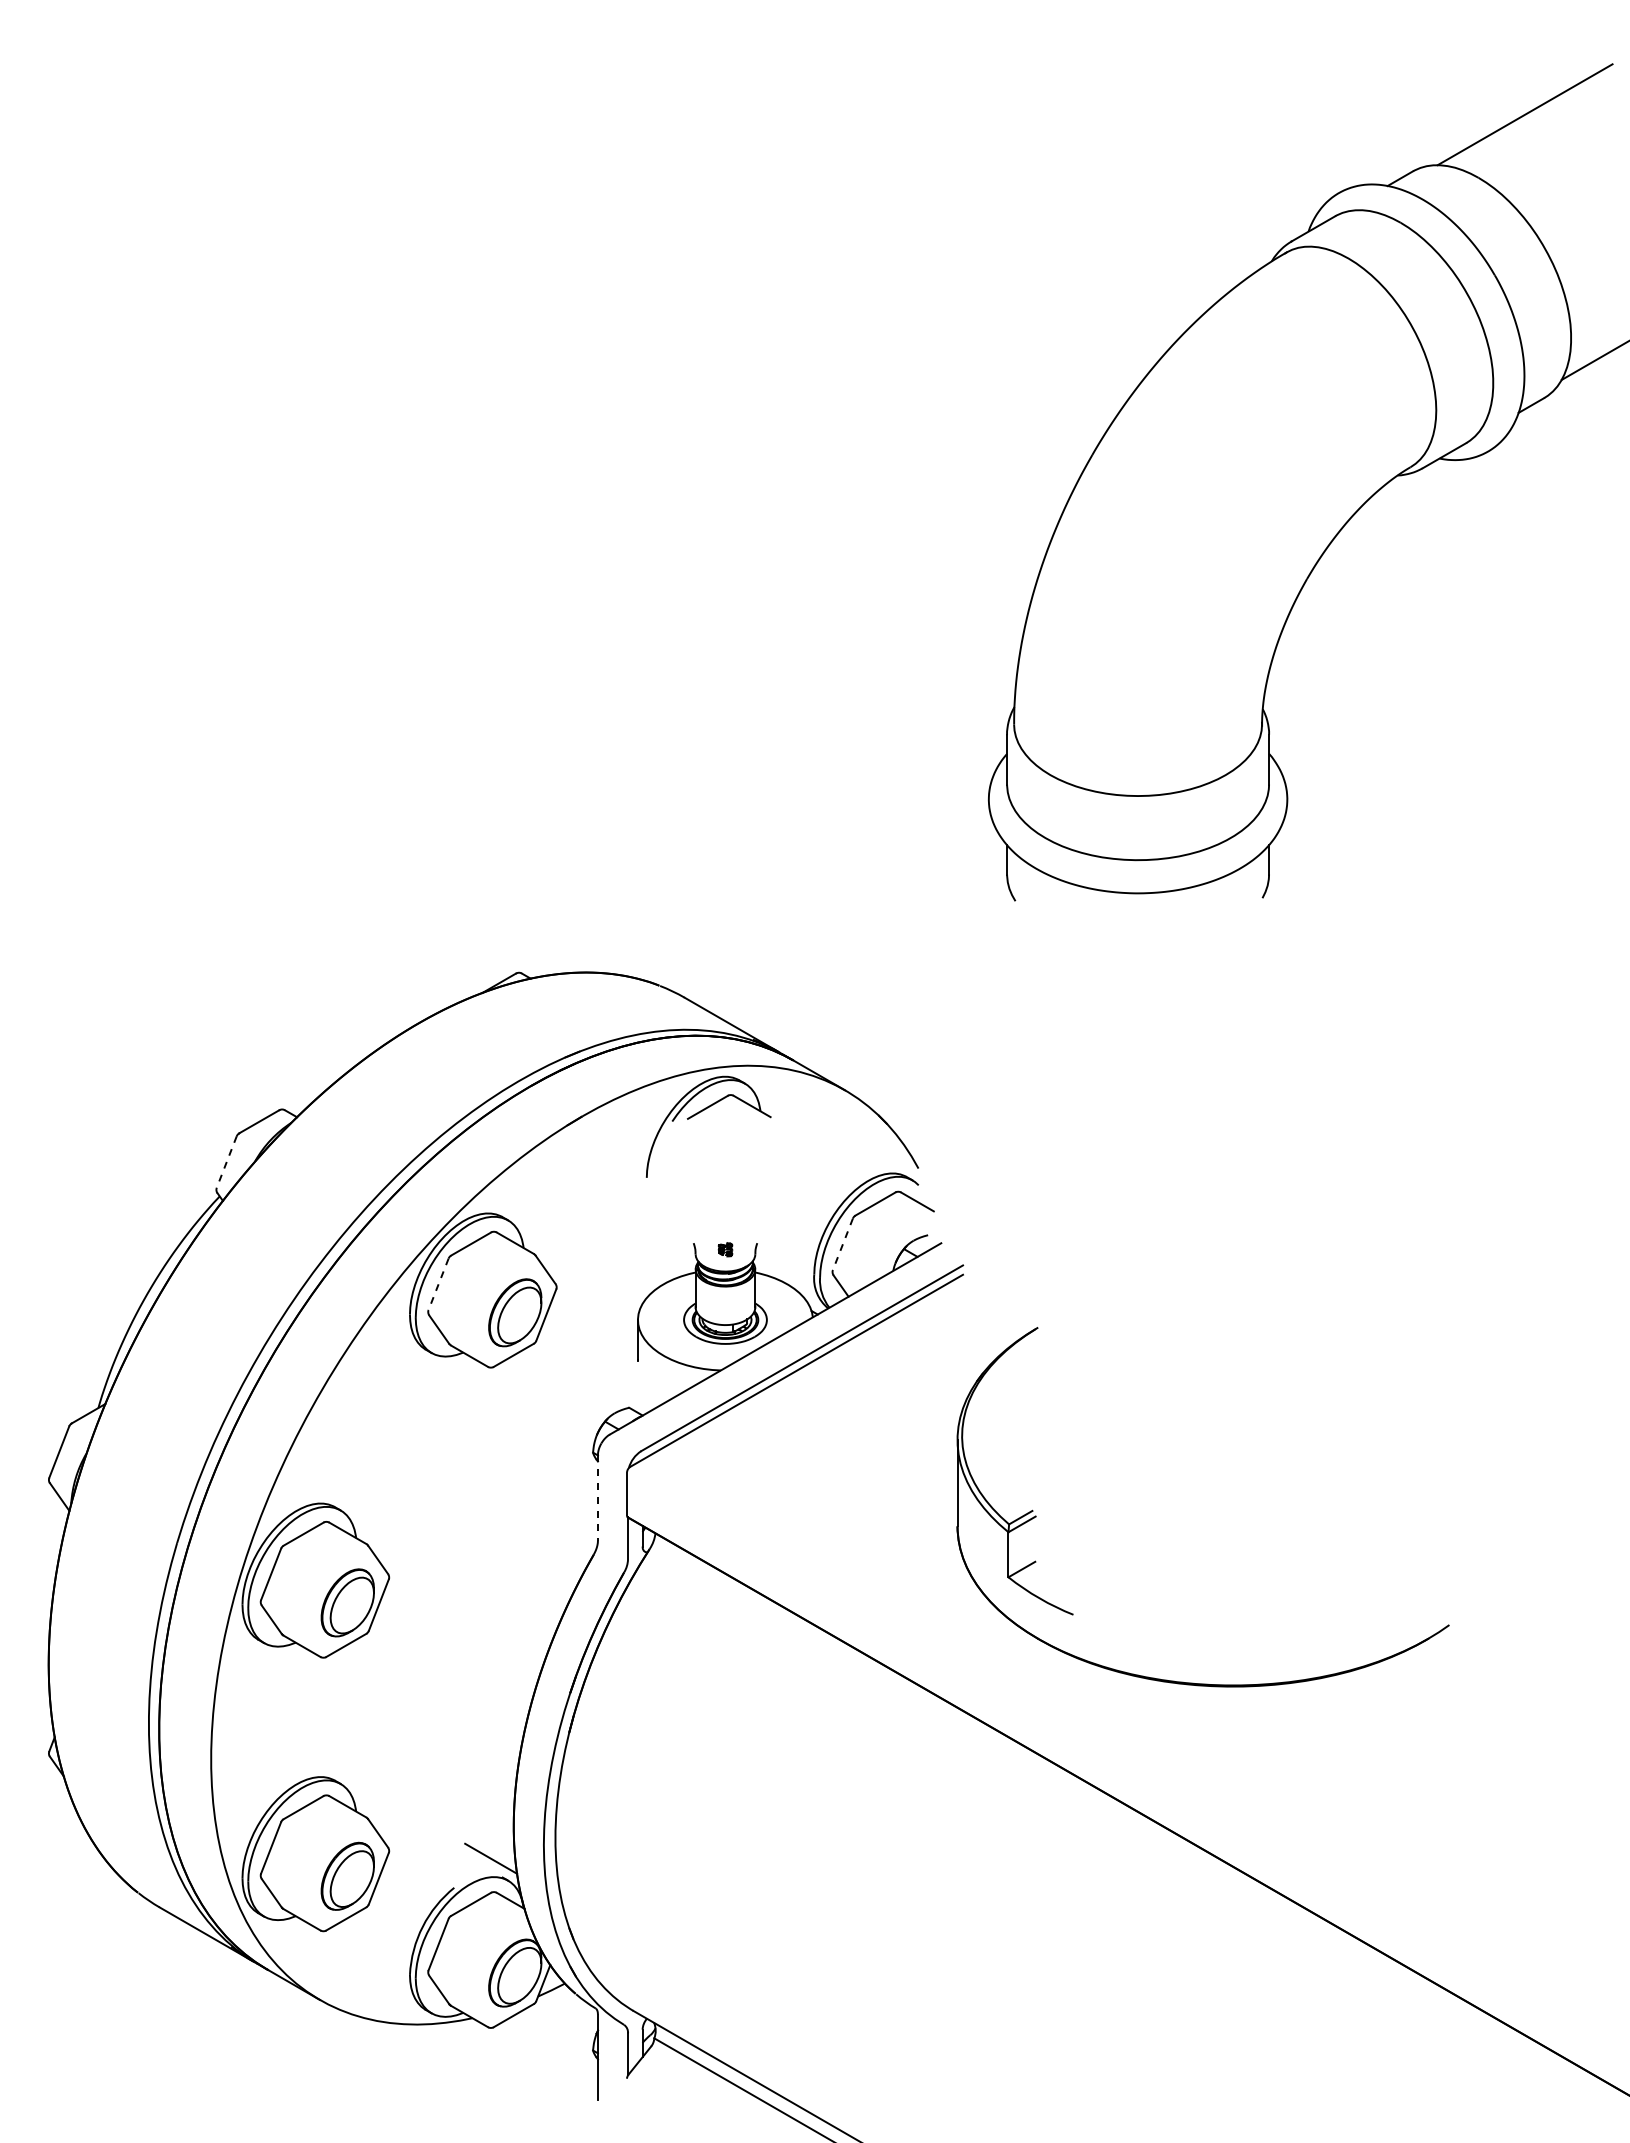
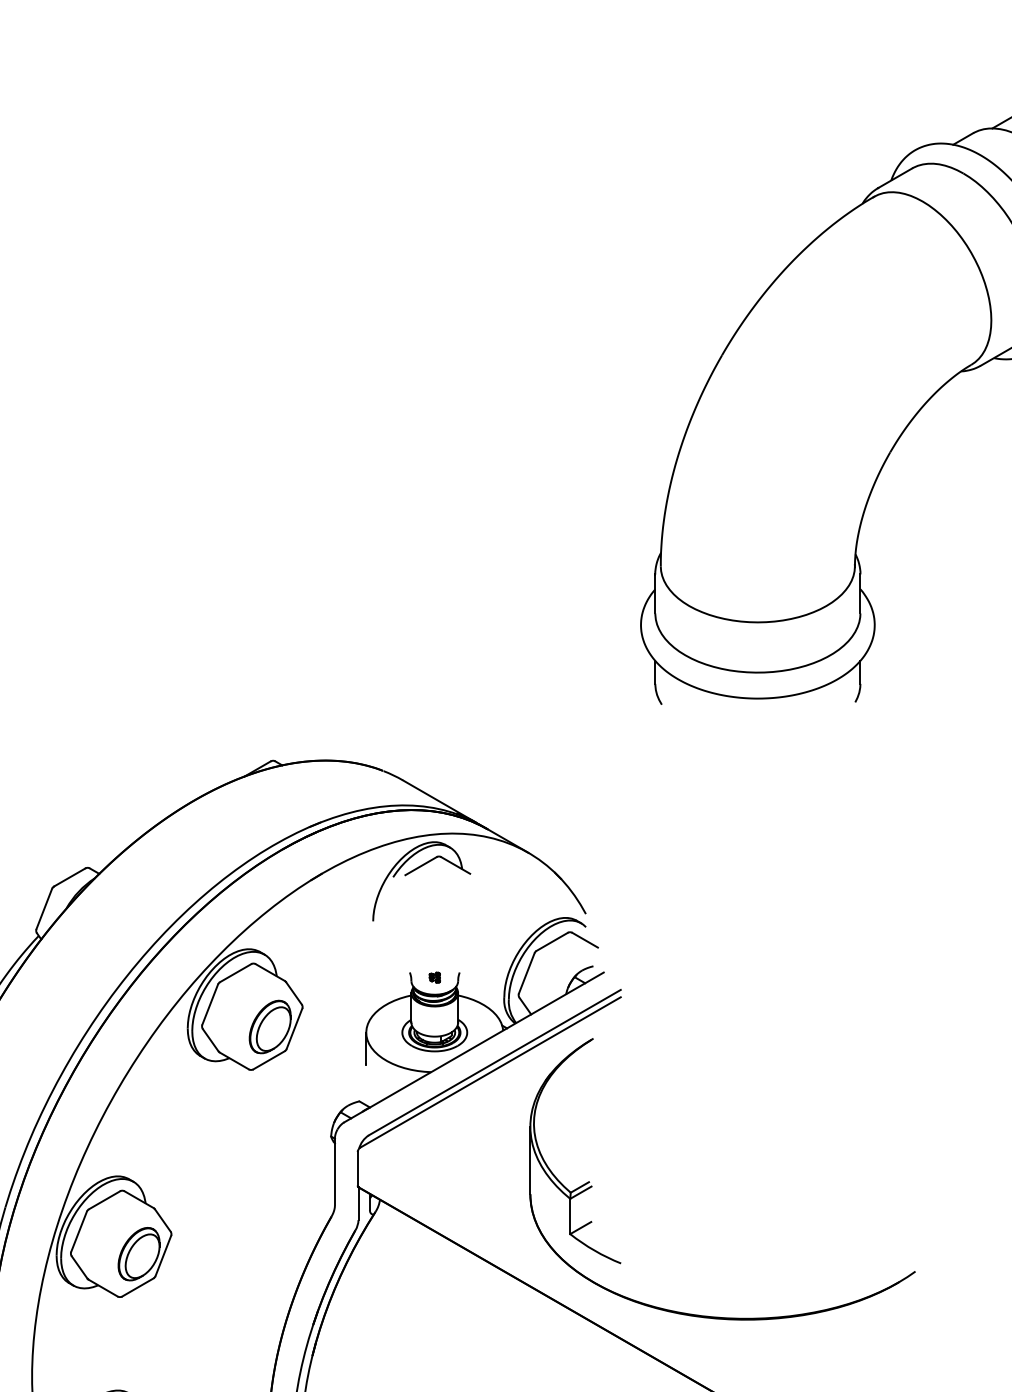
line: (226, 1161) -> (44, 908), dashed -> solid
line: (842, 1244) -> (526, 973), dashed -> solid
line: (438, 1284) -> (210, 1004), dashed -> solid
line: (597, 1497) -> (334, 1171), dashed -> solid
part: (1036, 1515) -> (592, 1185), moved

